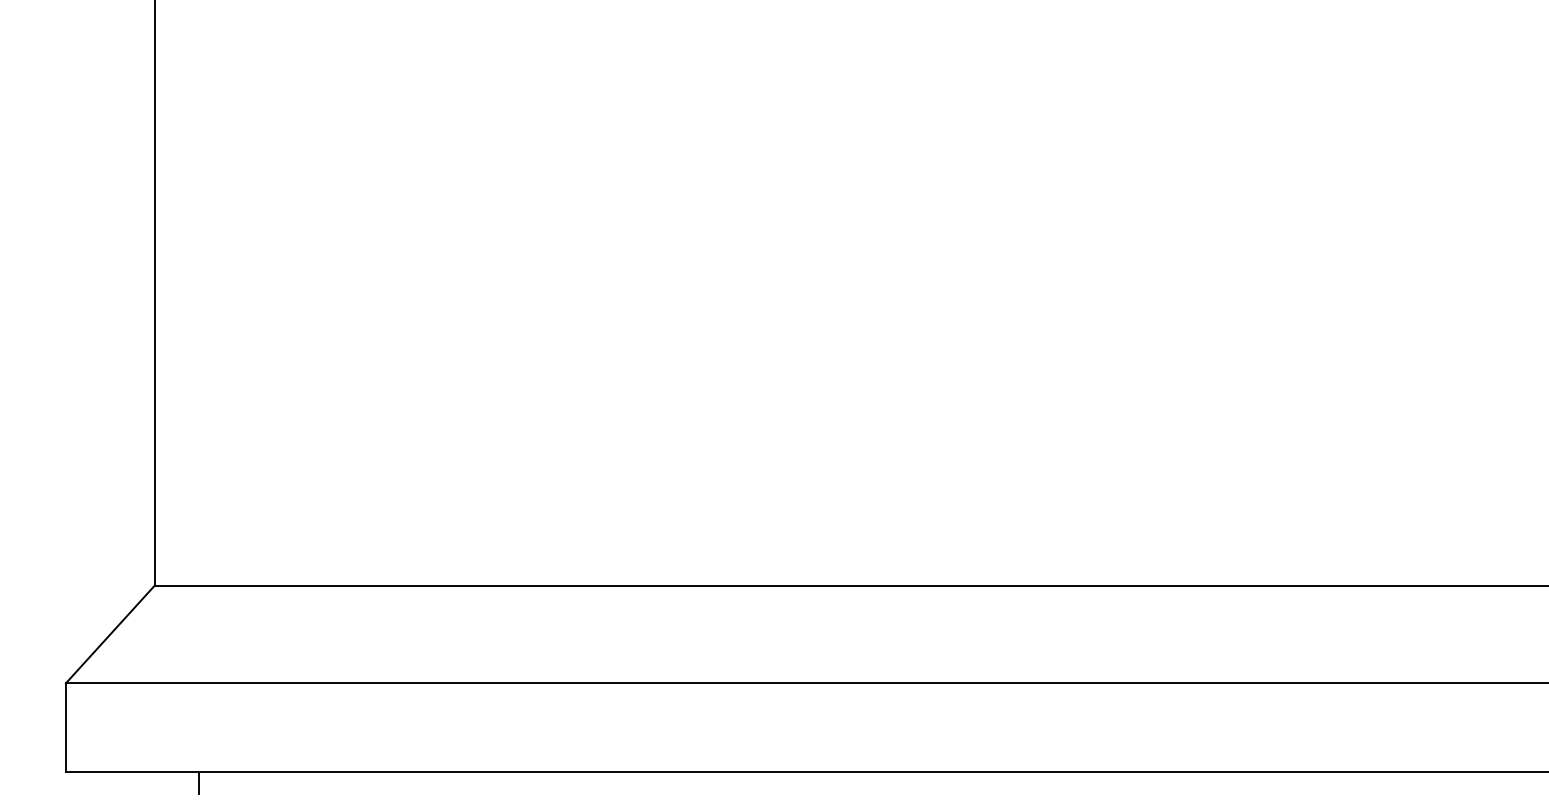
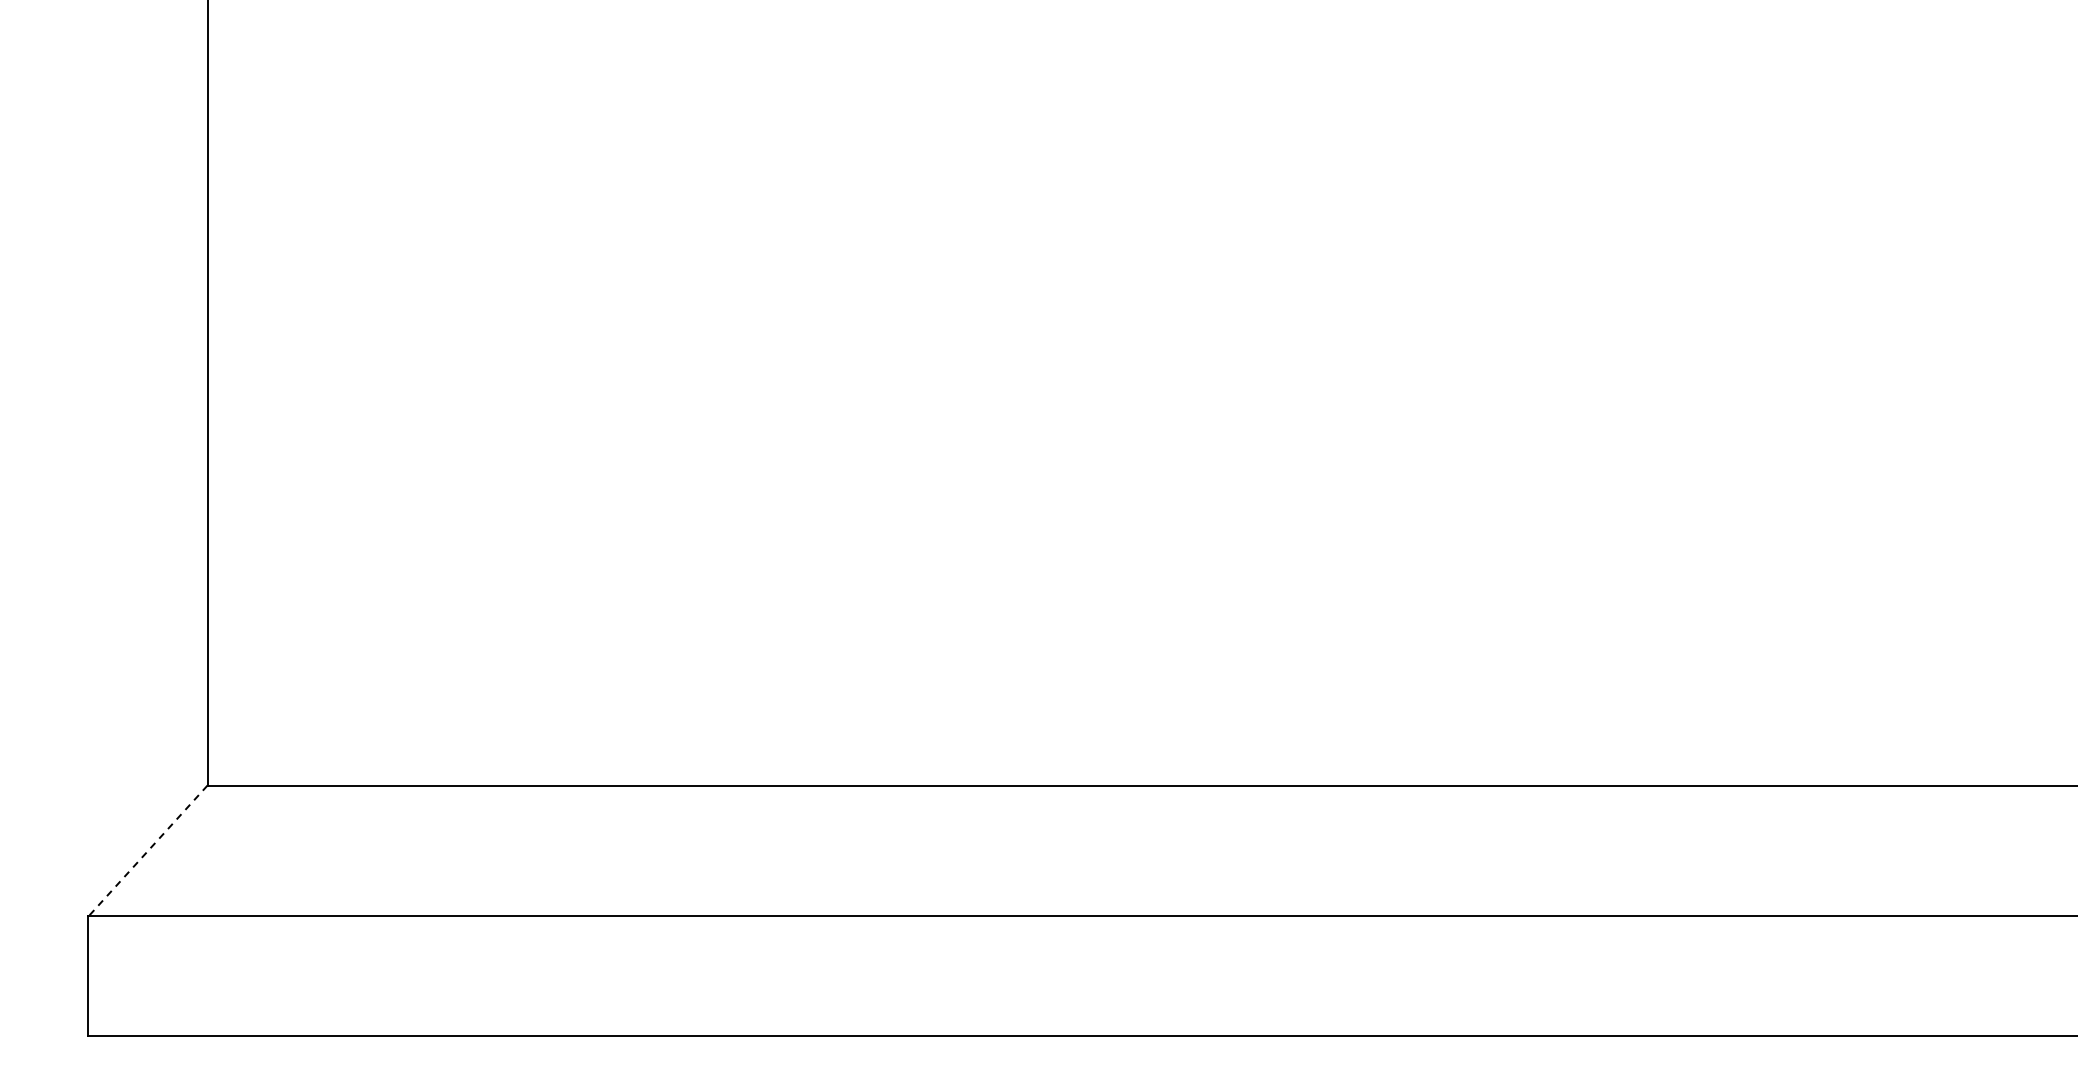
line: (110, 634) -> (148, 850), solid -> dashed
line: (199, 783) -> (267, 1050), removed

